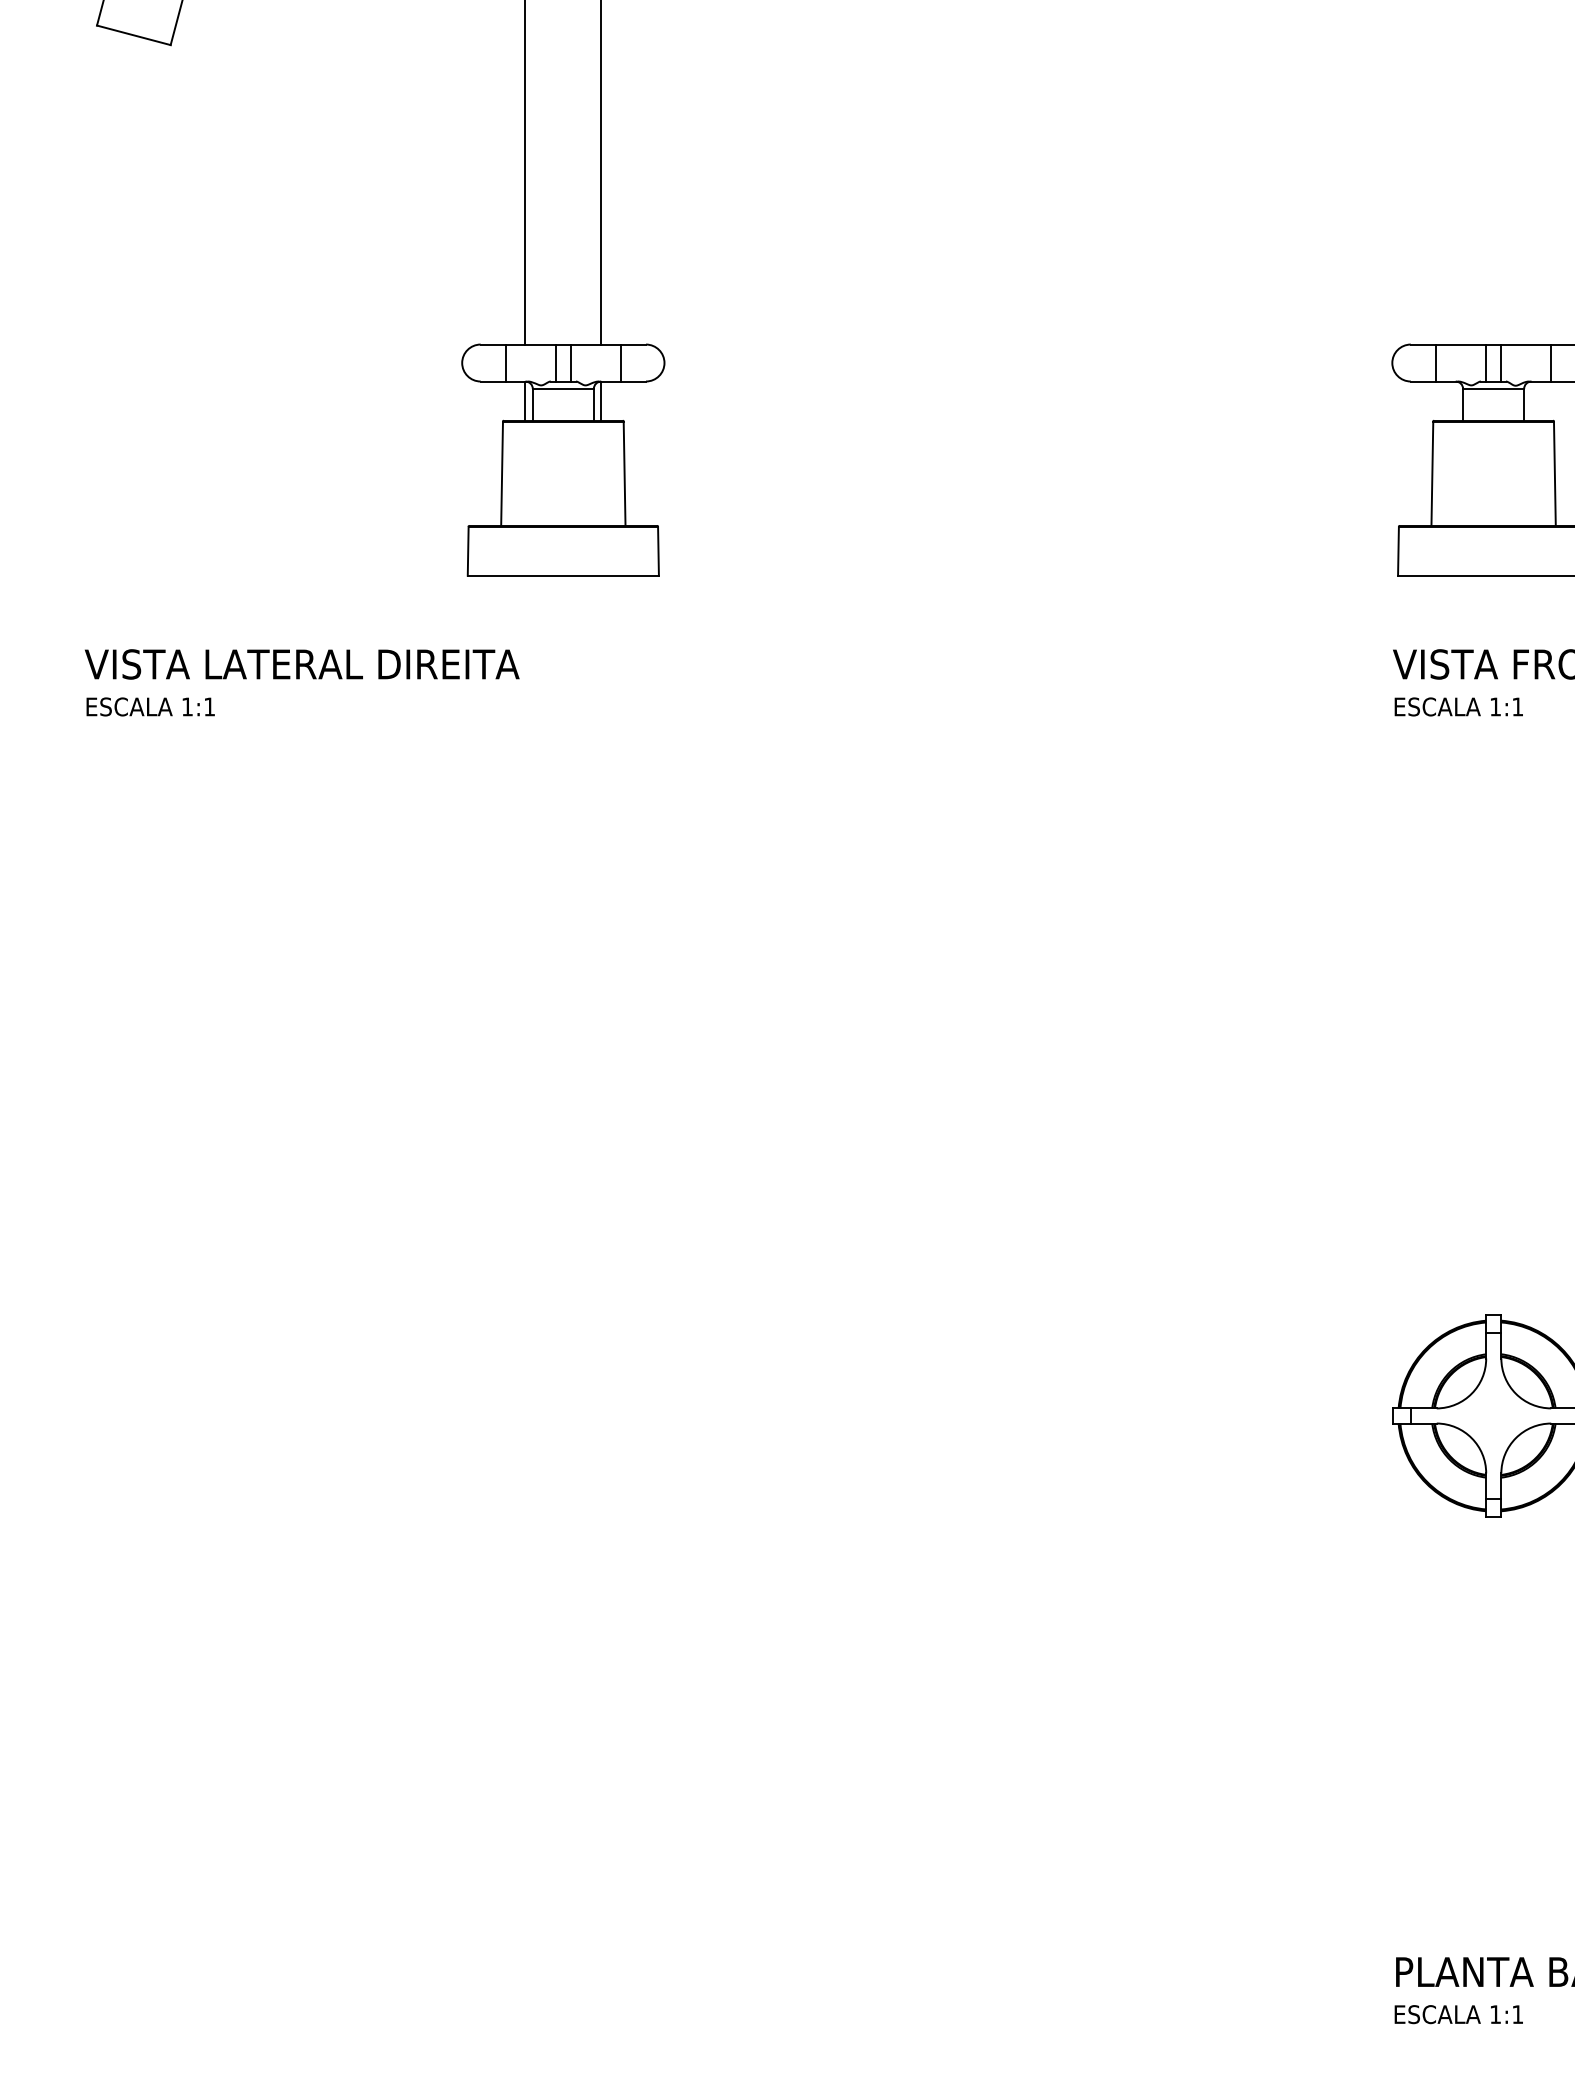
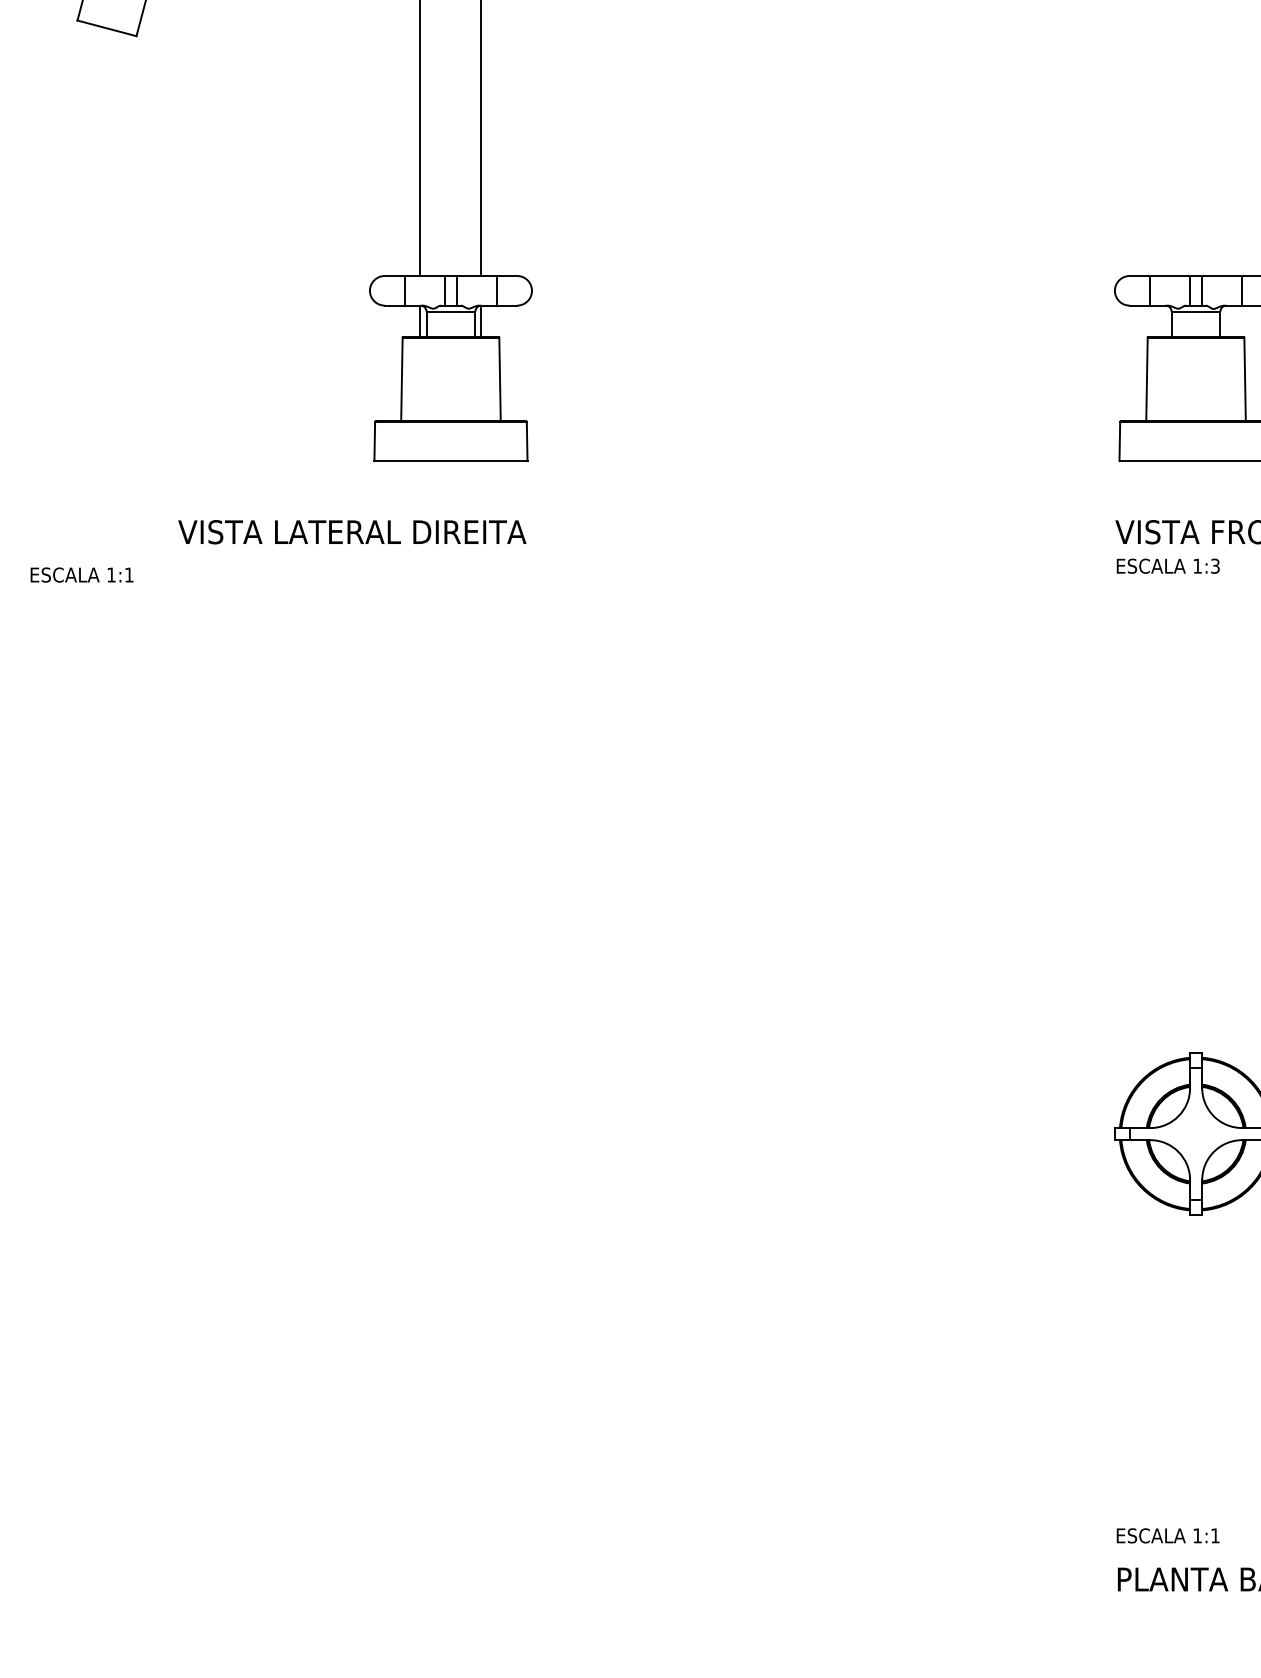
text: (302, 664) -> (352, 532), moved
text: (150, 706) -> (81, 574), moved
text: (1517, 706) -> (1215, 565), 1:1 -> 1:3
text: (1458, 2014) -> (1167, 1535), moved

